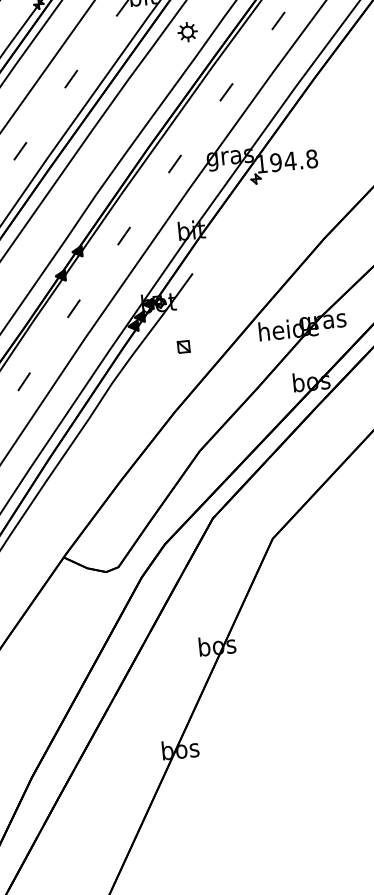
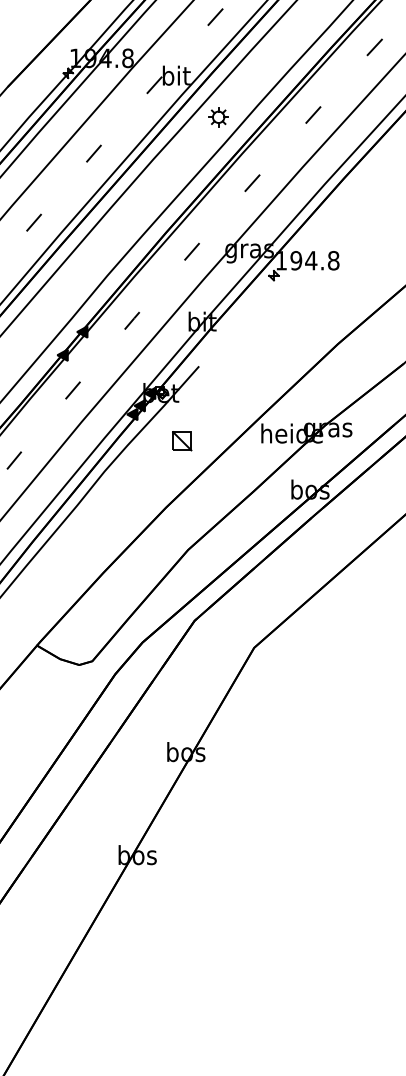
part: (183, 346) -> (182, 440), size x1.6

